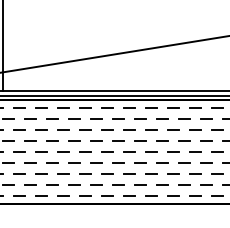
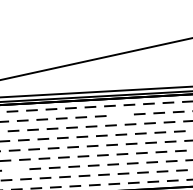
line: (140, 118) -> (120, 114), removed
line: (19, 173) -> (16, 169), removed

